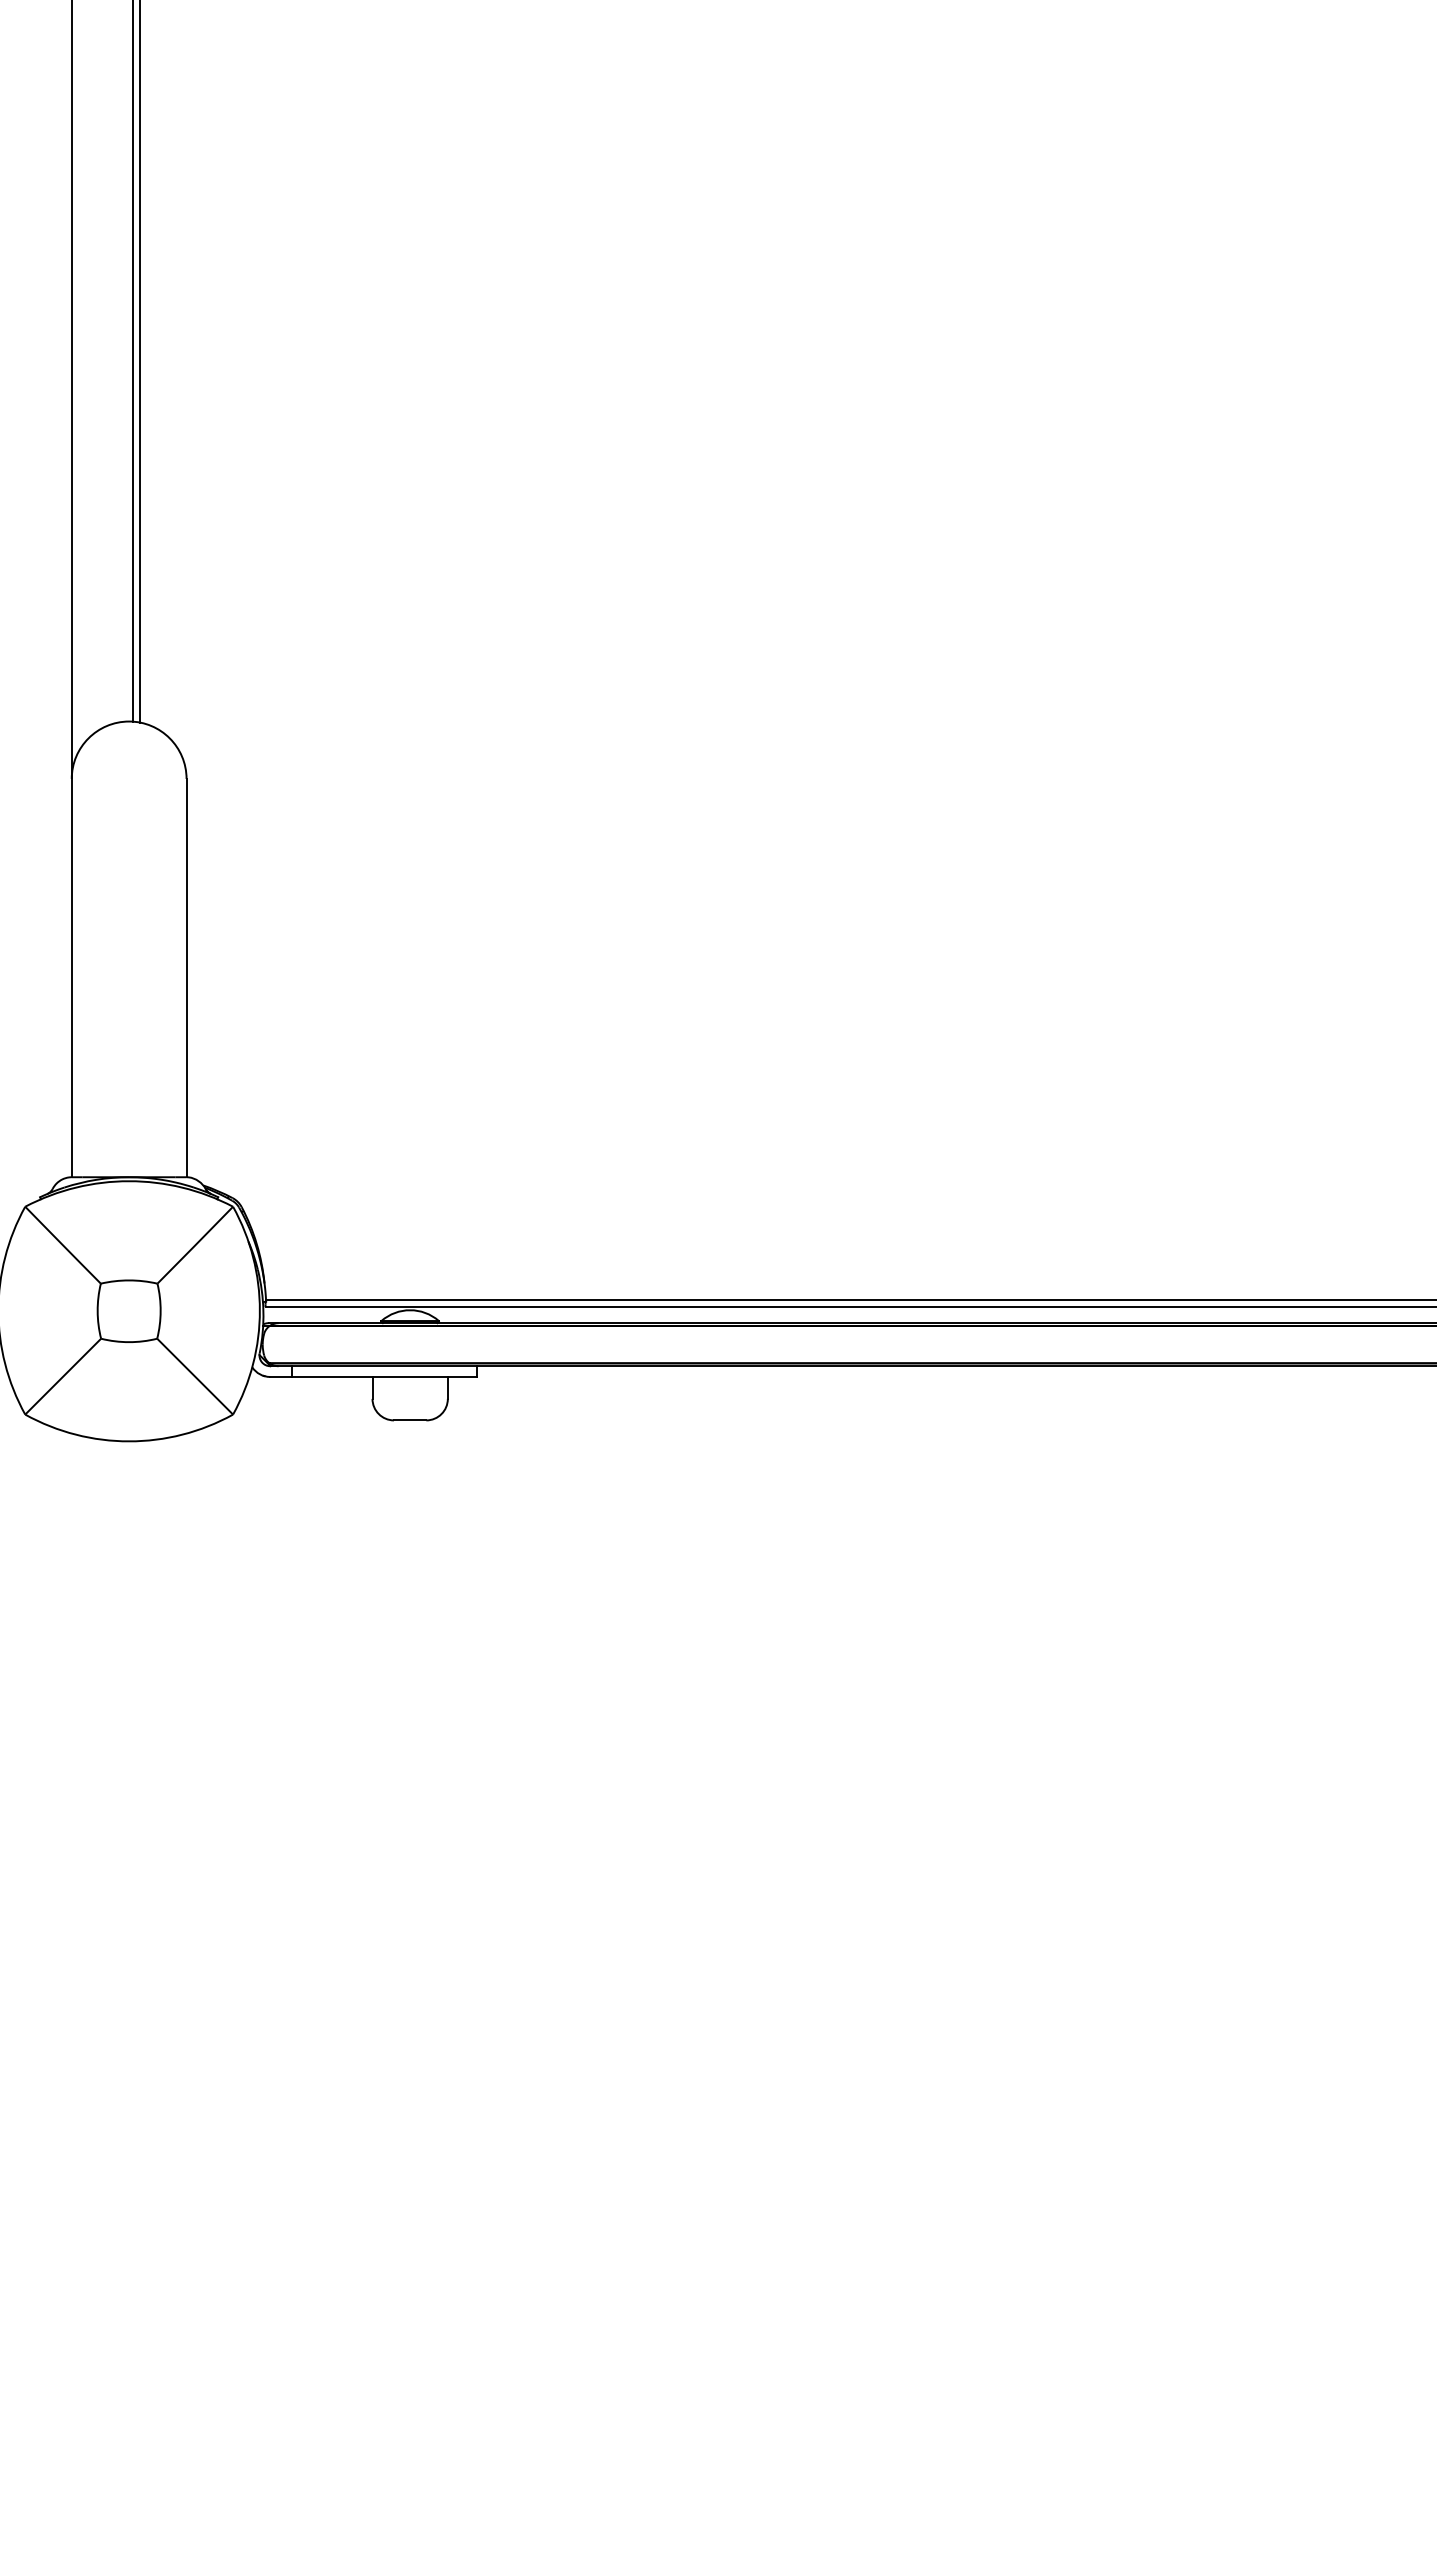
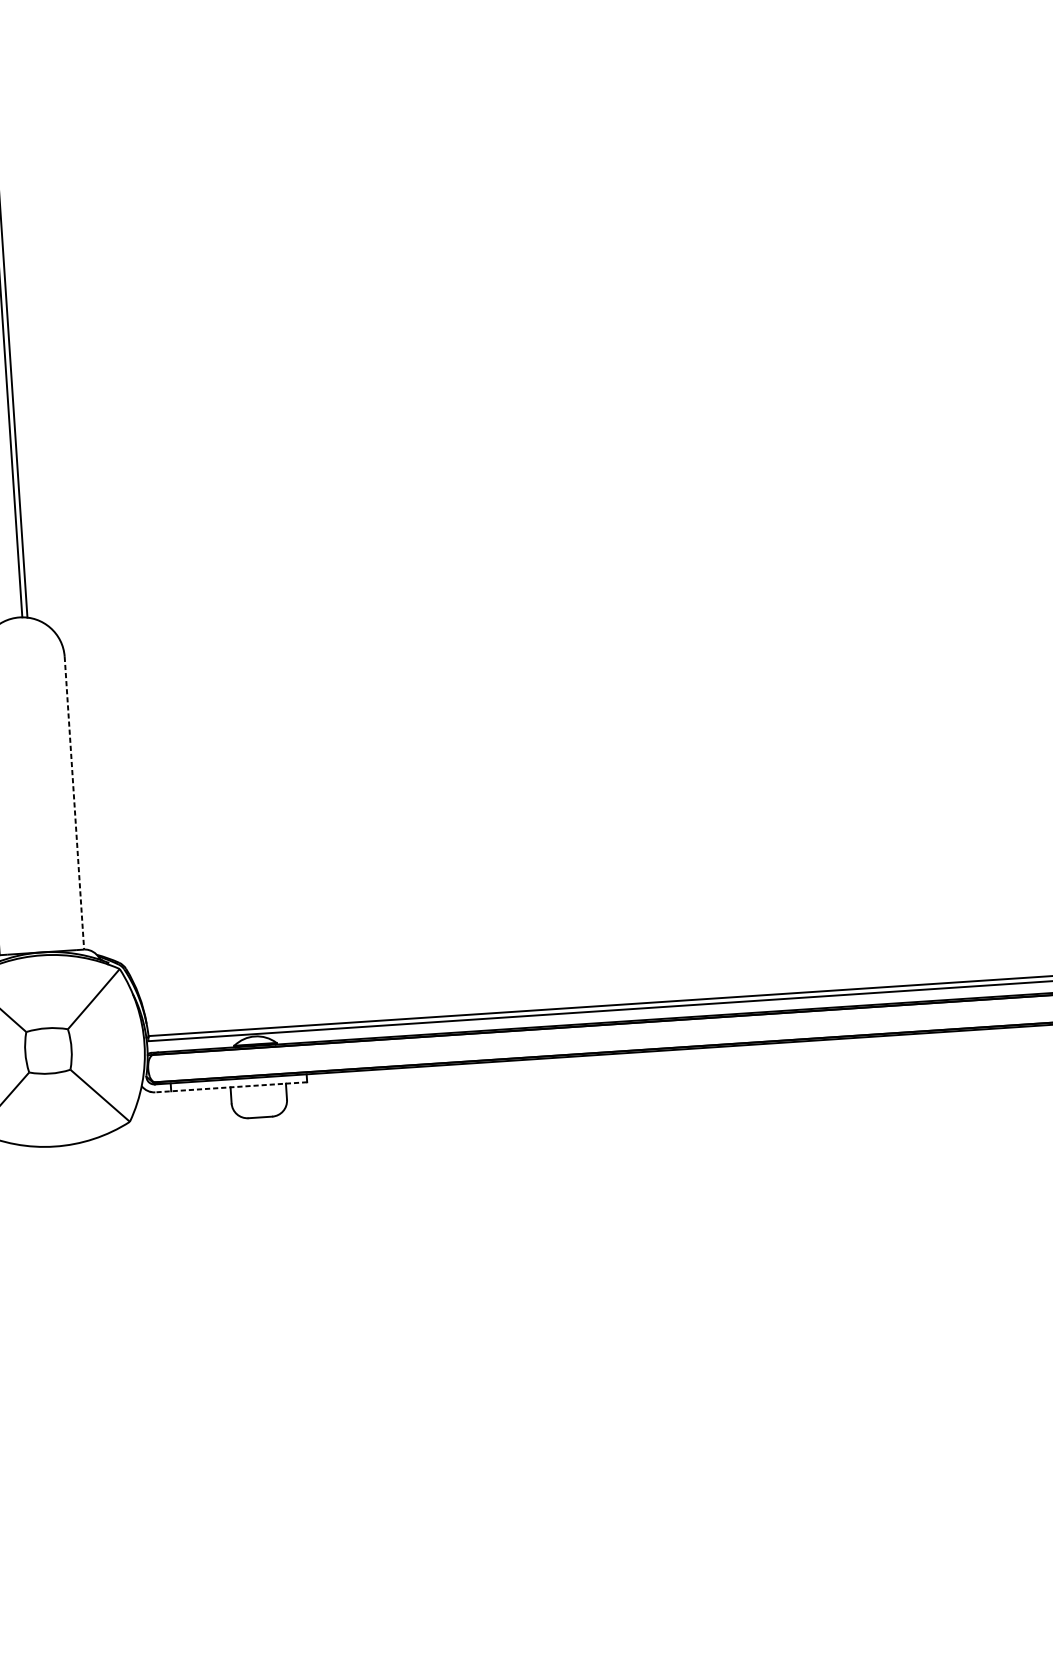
line: (186, 978) -> (74, 803), solid -> dashed
line: (372, 1376) -> (230, 1087), solid -> dashed

